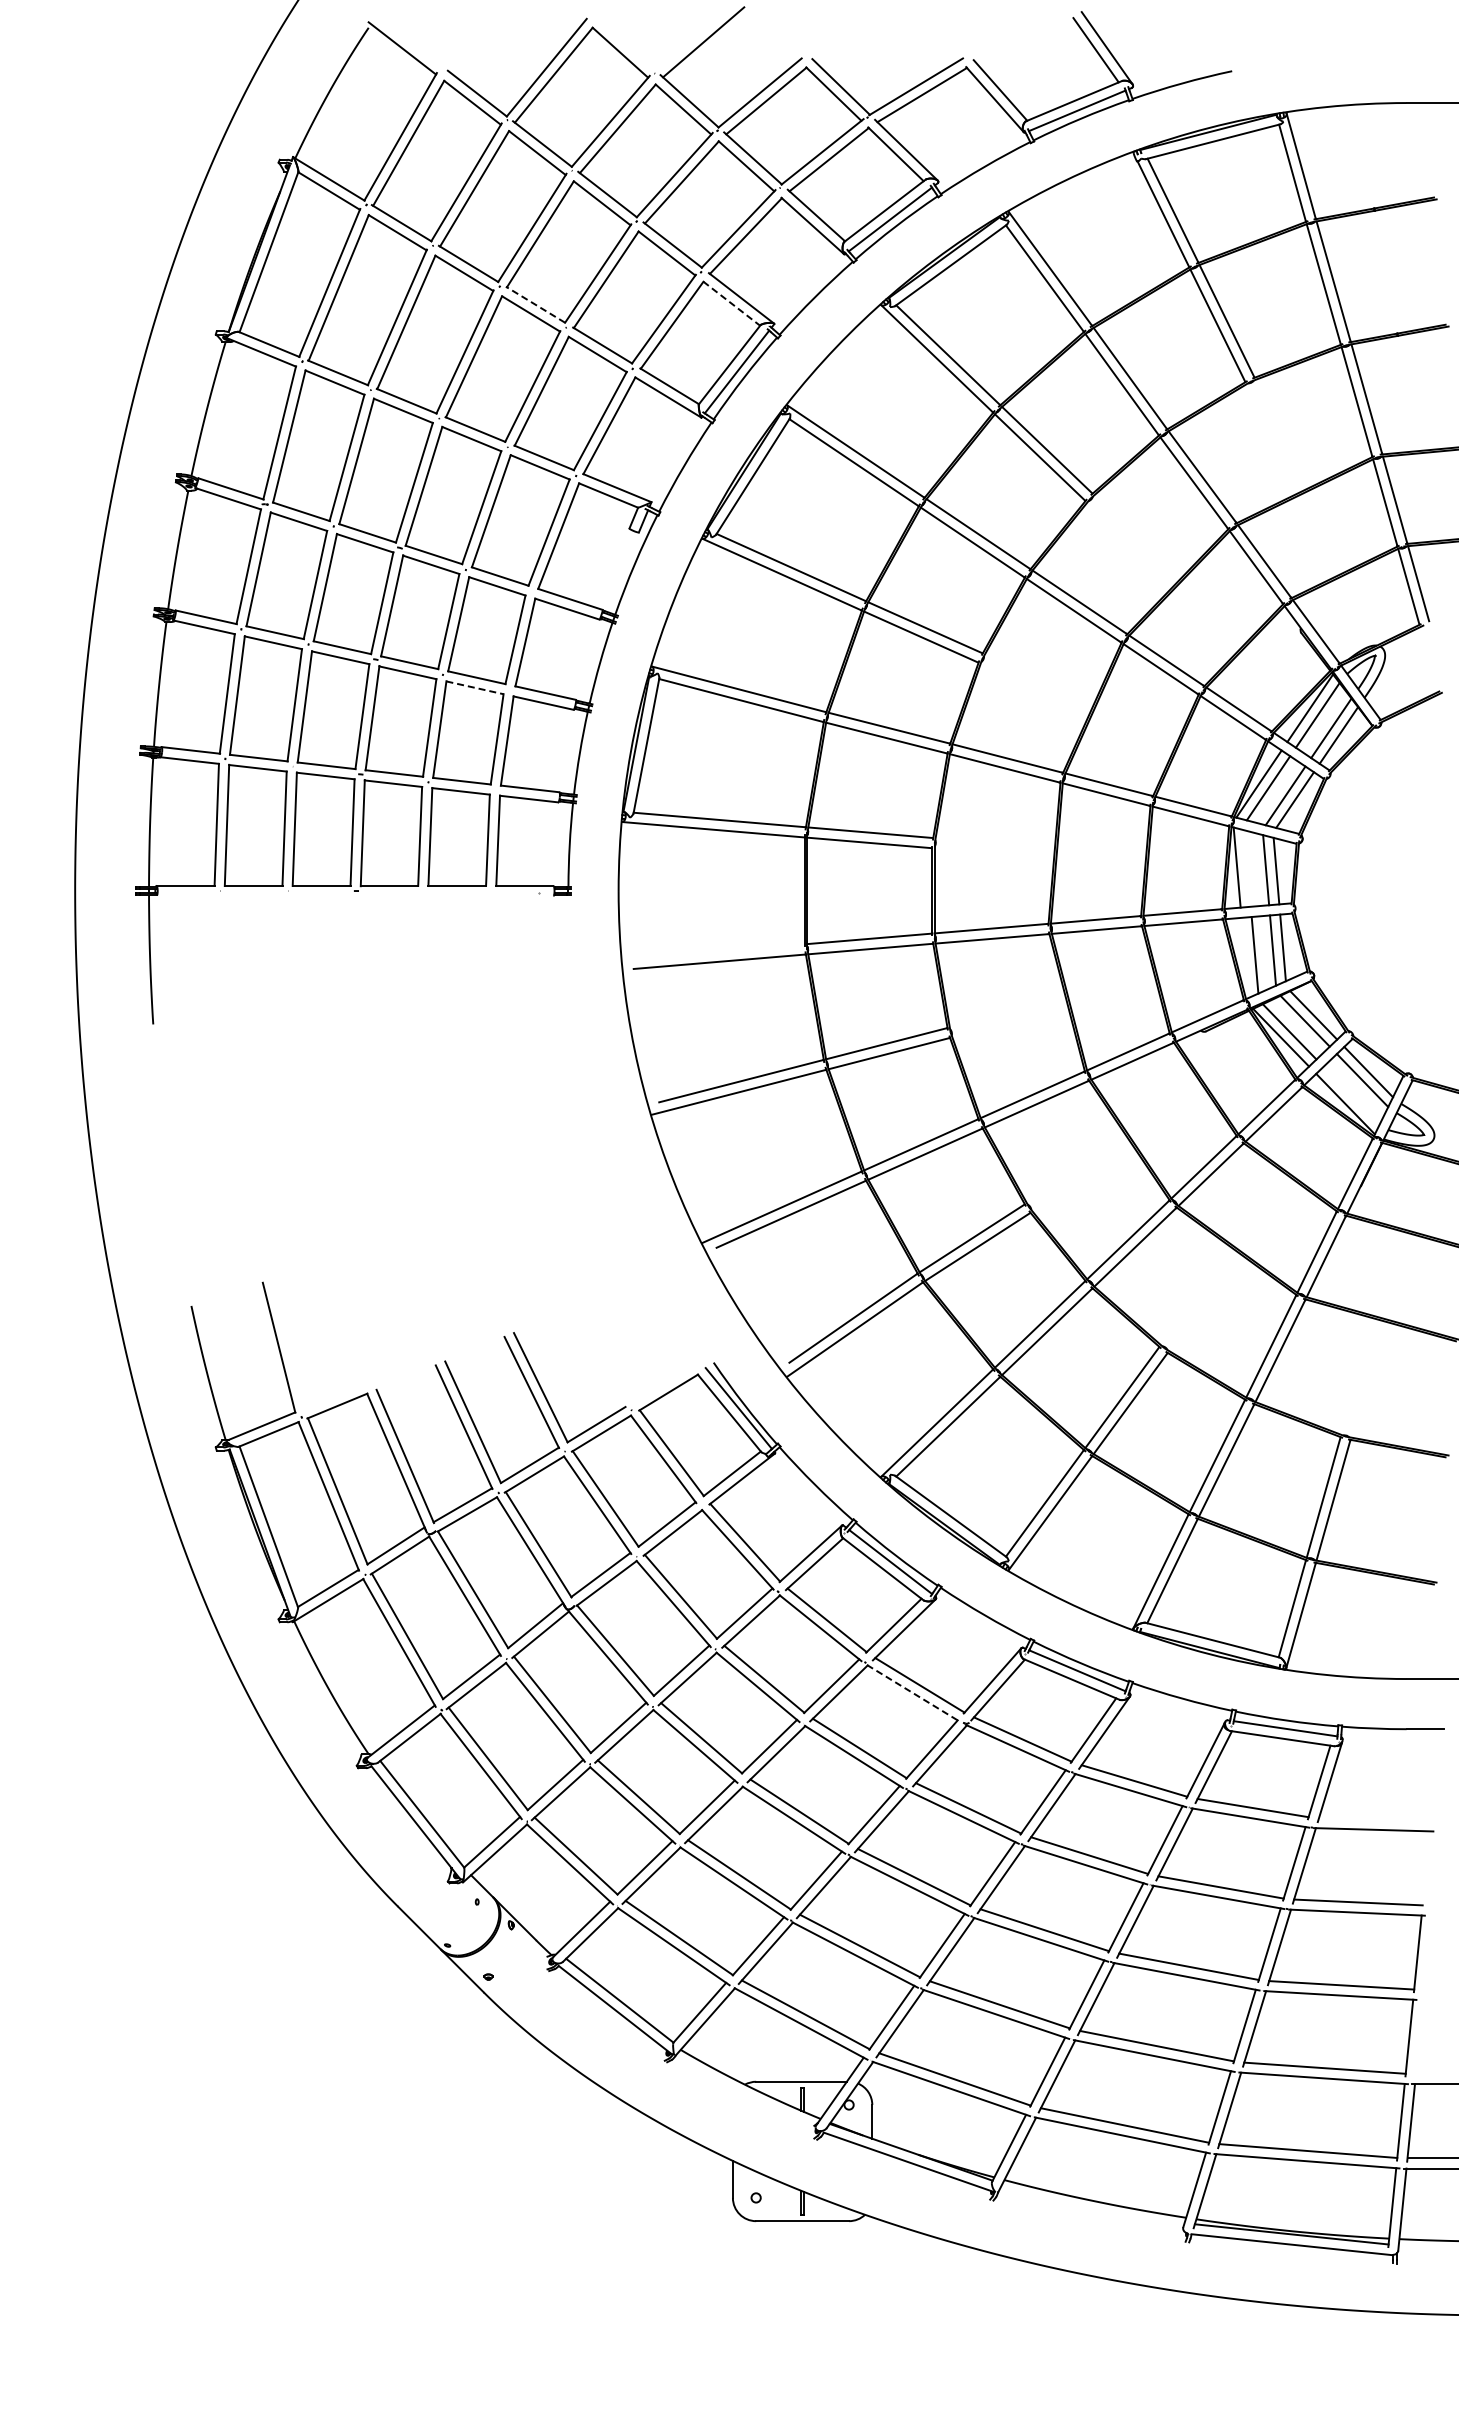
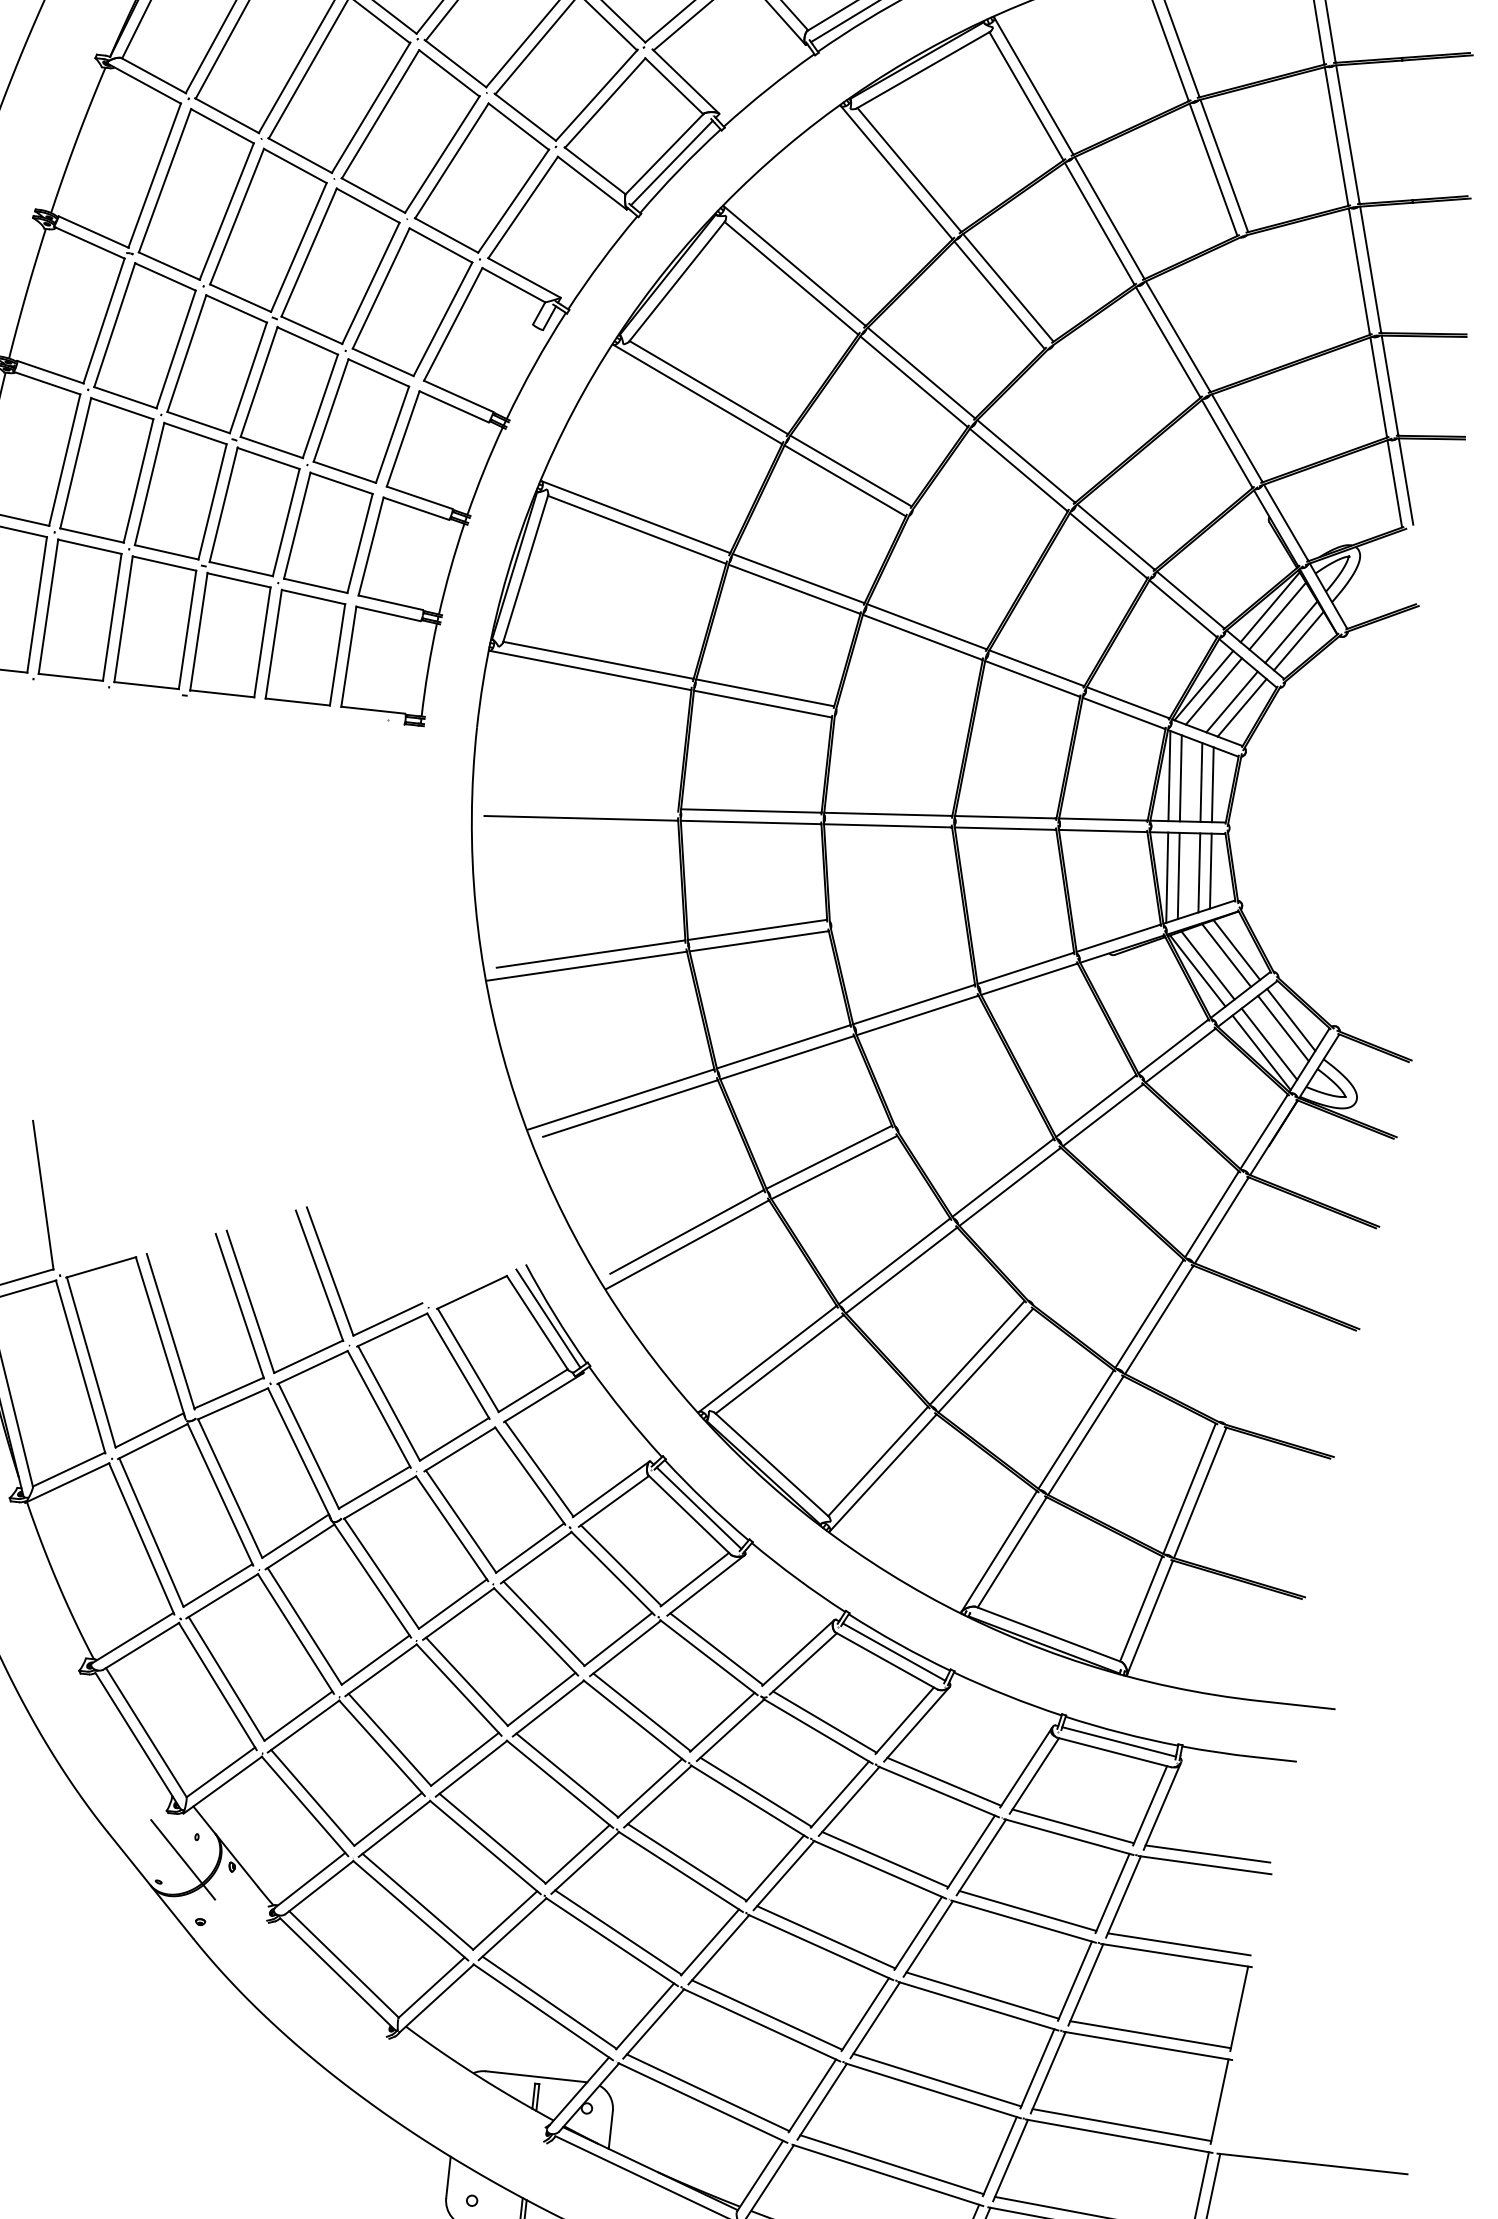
line: (732, 303) -> (675, 86), dashed -> solid
line: (535, 304) -> (455, 63), dashed -> solid
line: (475, 687) -> (342, 483), dashed -> solid
line: (1247, 868) -> (1180, 778), added
line: (1244, 957) -> (1166, 877), added
line: (1351, 1095) -> (1269, 1043), added
line: (913, 1693) -> (708, 1657), dashed -> solid
line: (1375, 1819) -> (1208, 1853), added
line: (467, 1923) -> (183, 1859), added

